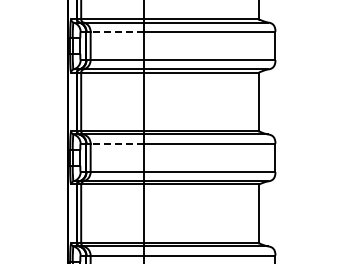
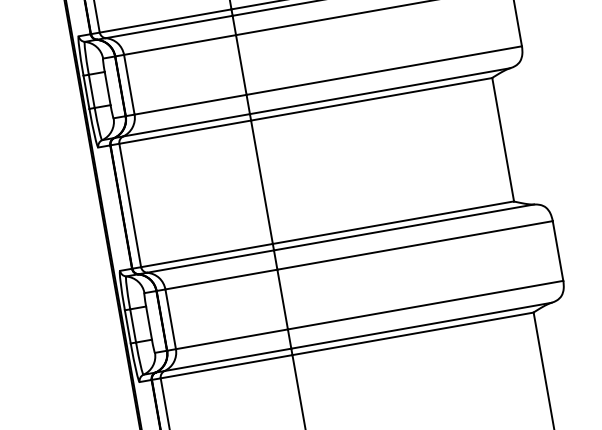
line: (117, 31) -> (180, 44), dashed -> solid
line: (117, 143) -> (221, 279), dashed -> solid

